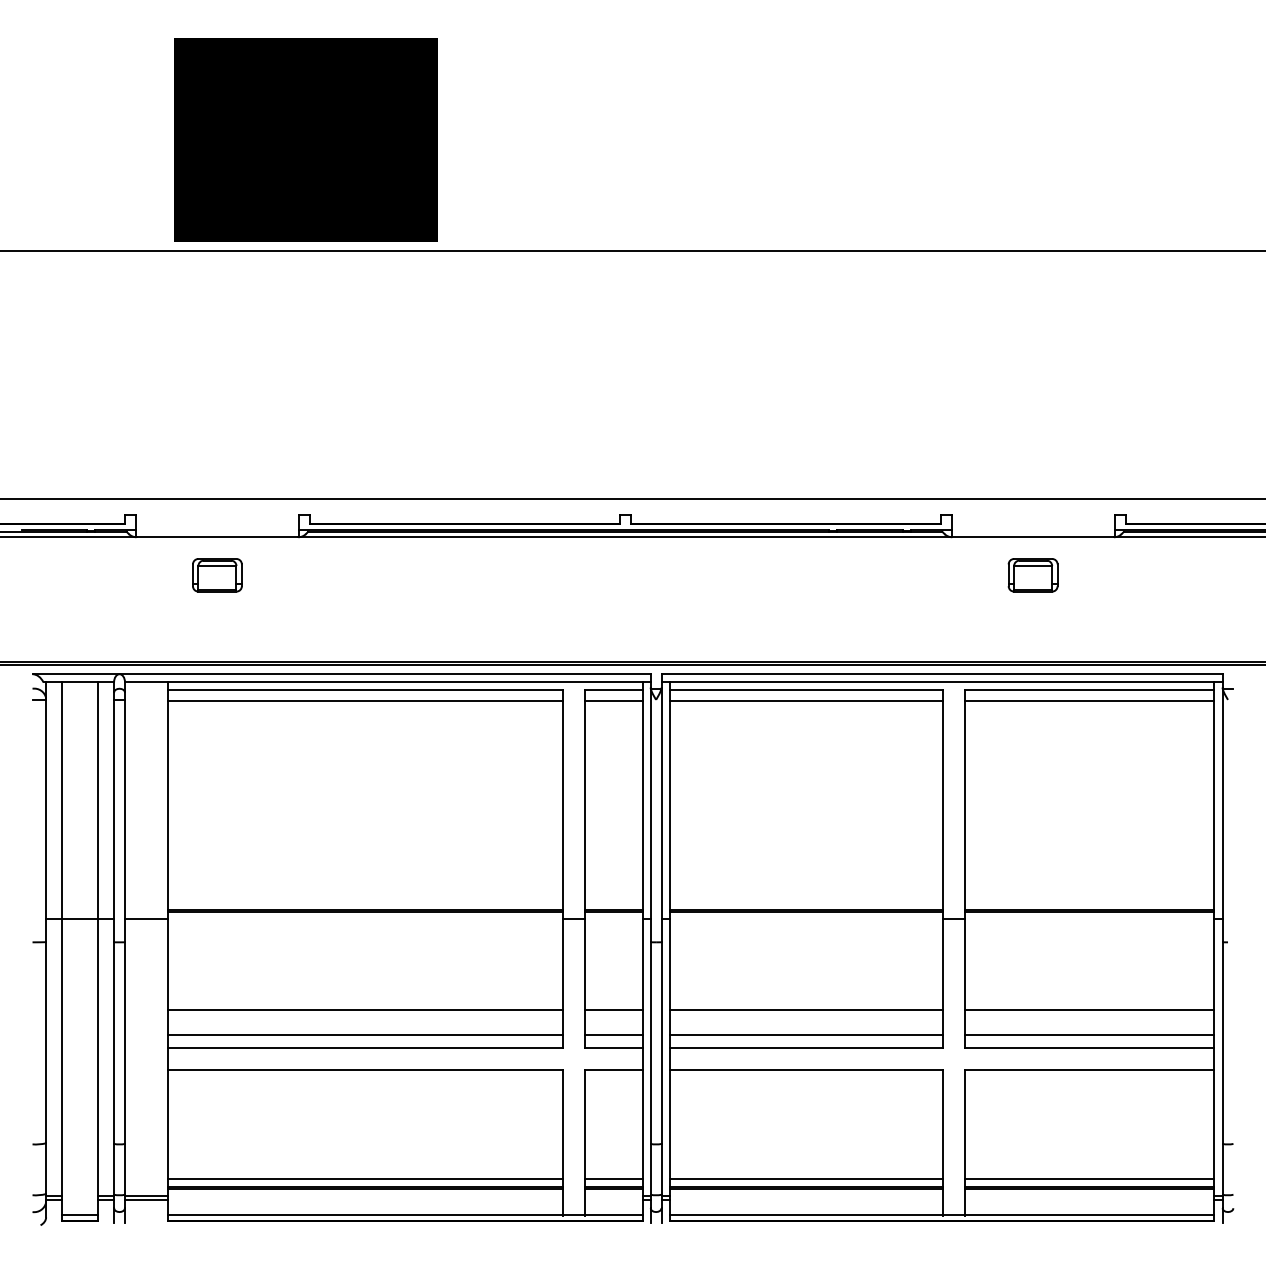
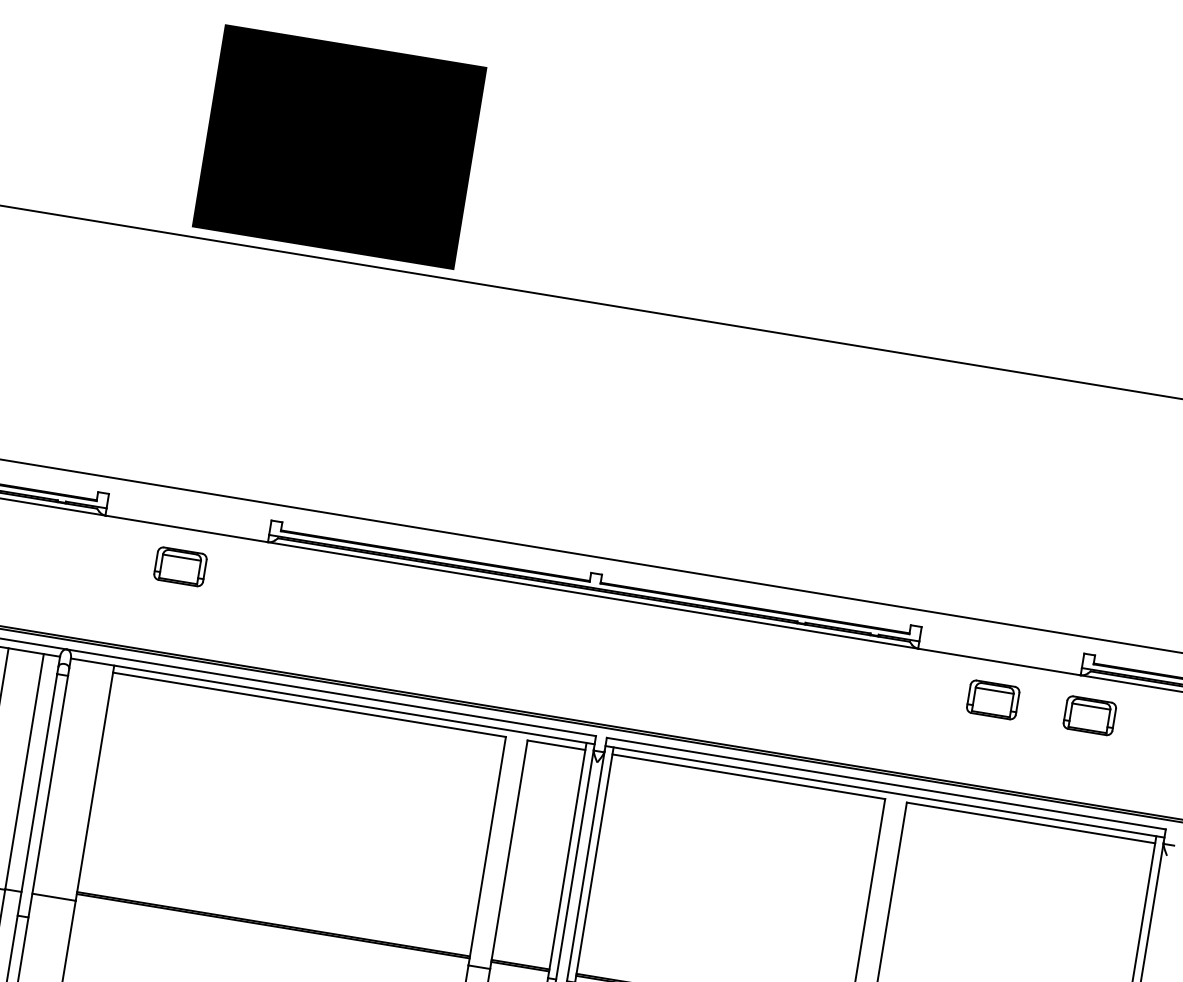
part: (1129, 575) -> (1089, 715), added
line: (365, 700) -> (307, 715), removed
line: (613, 700) -> (554, 756), removed
line: (806, 700) -> (746, 787), removed
line: (1089, 700) -> (1028, 833), removed

